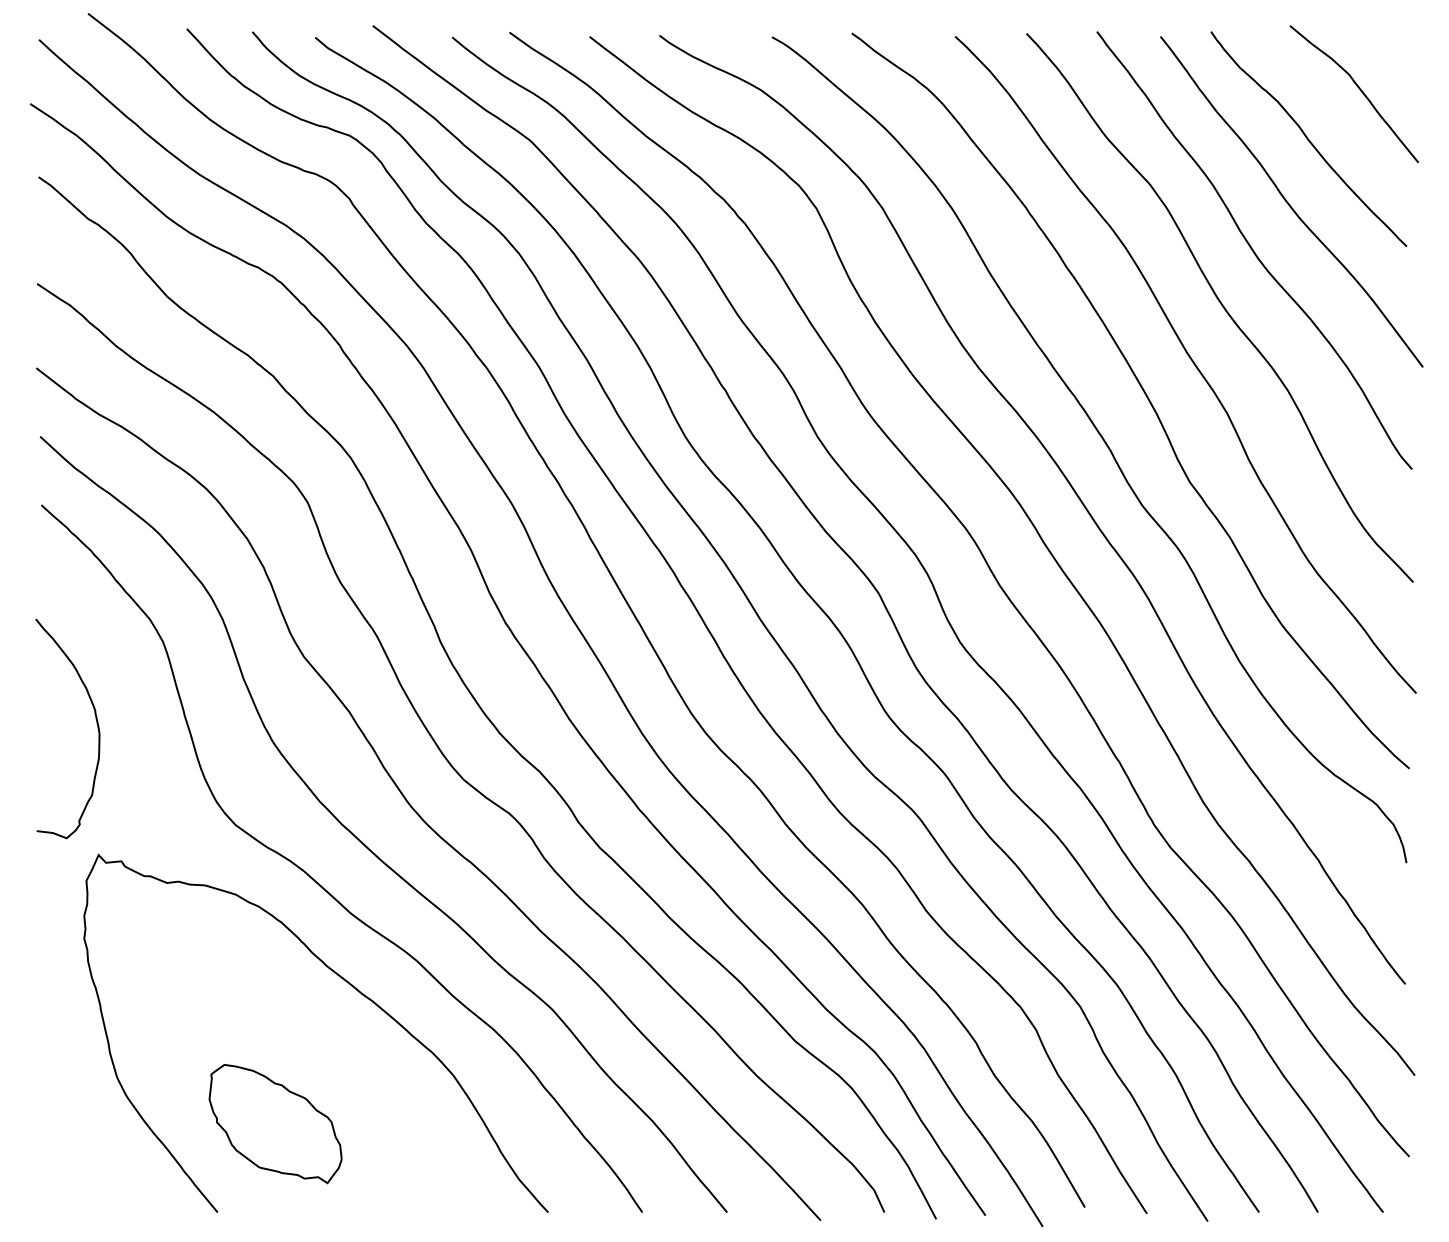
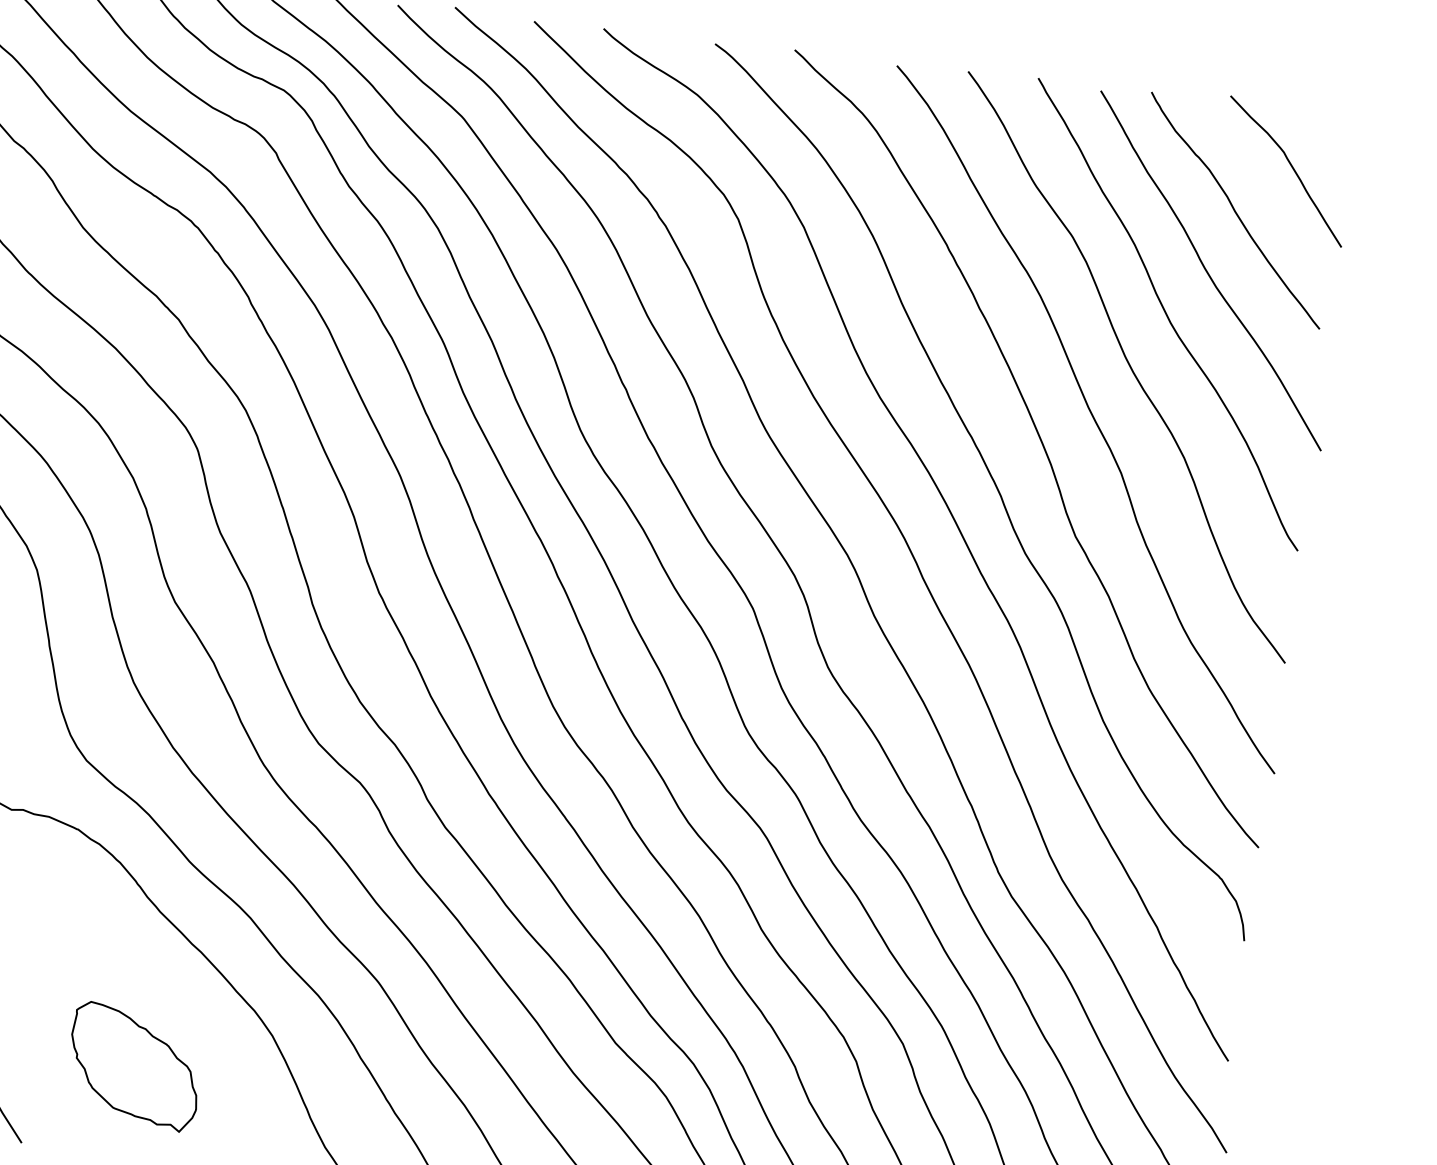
part: (275, 1124) -> (134, 1067), moved

